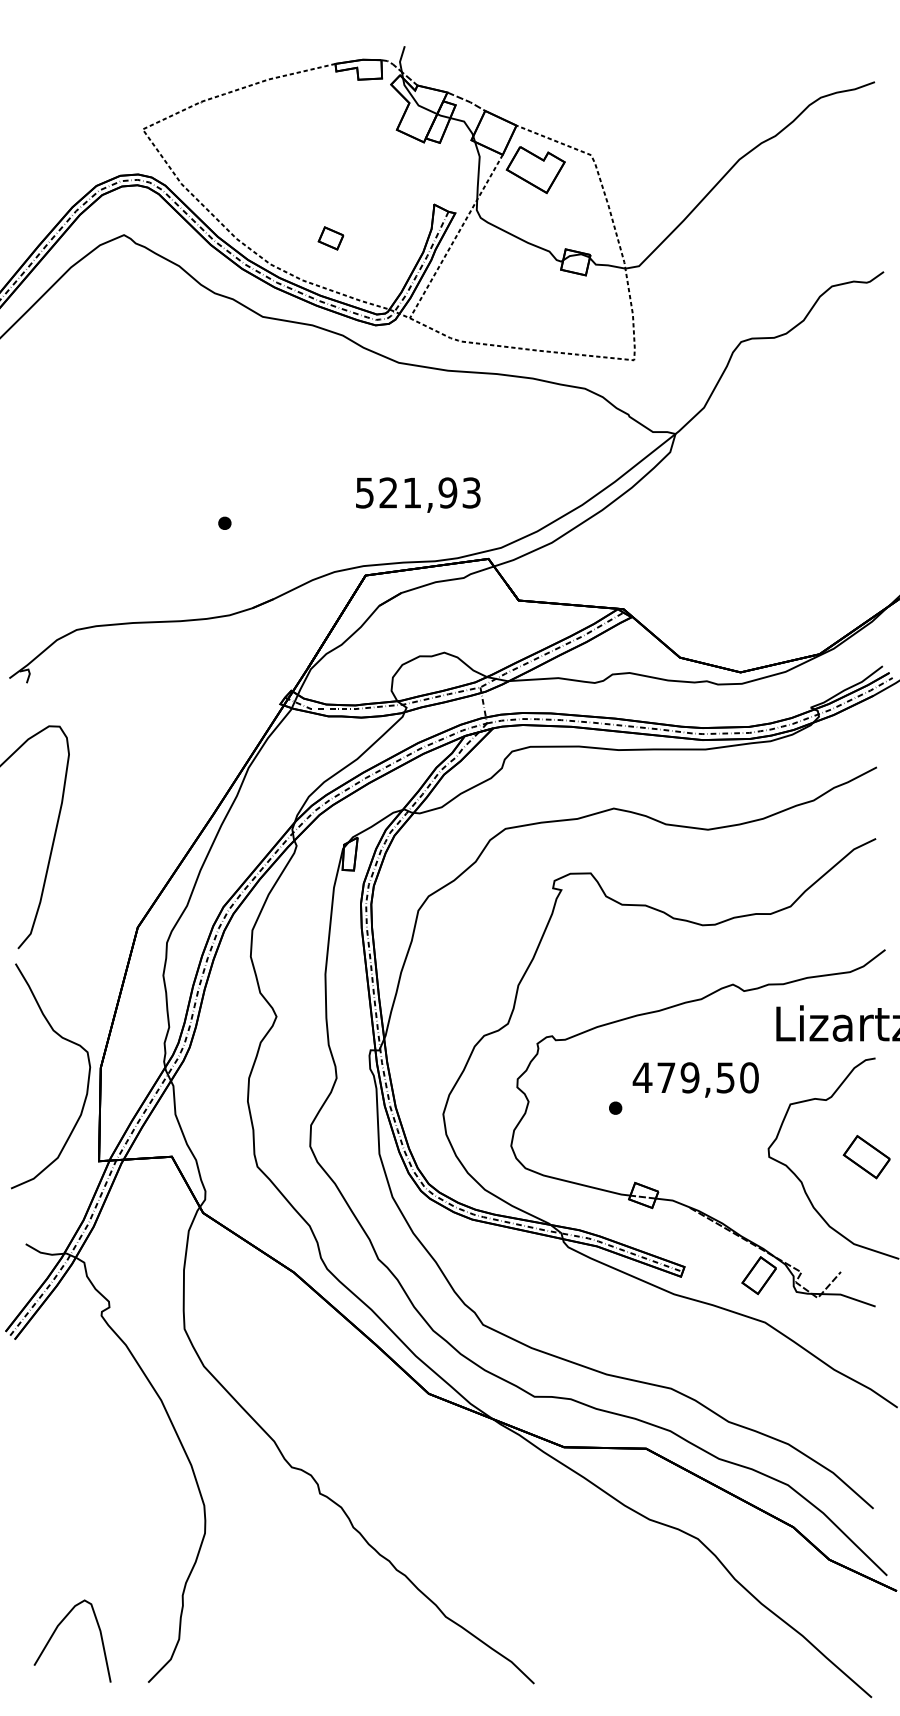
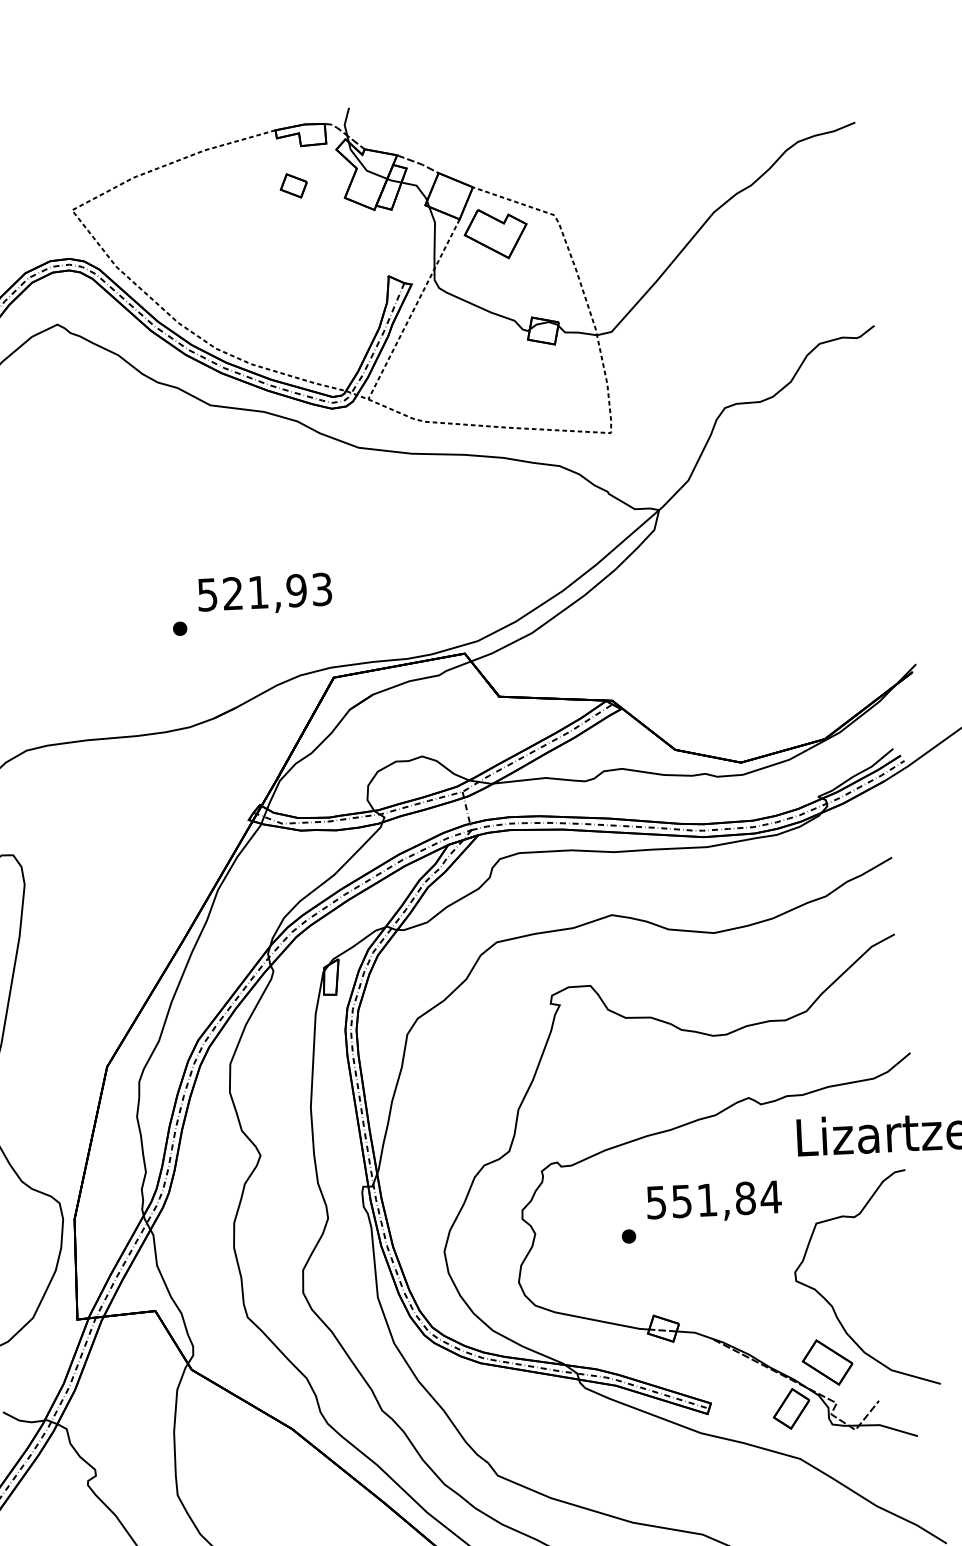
part: (330, 238) -> (293, 185), moved
text: (418, 494) -> (265, 593), moved
text: (695, 1077) -> (713, 1199), 479,50 -> 551,84
part: (866, 1157) -> (827, 1362), moved

